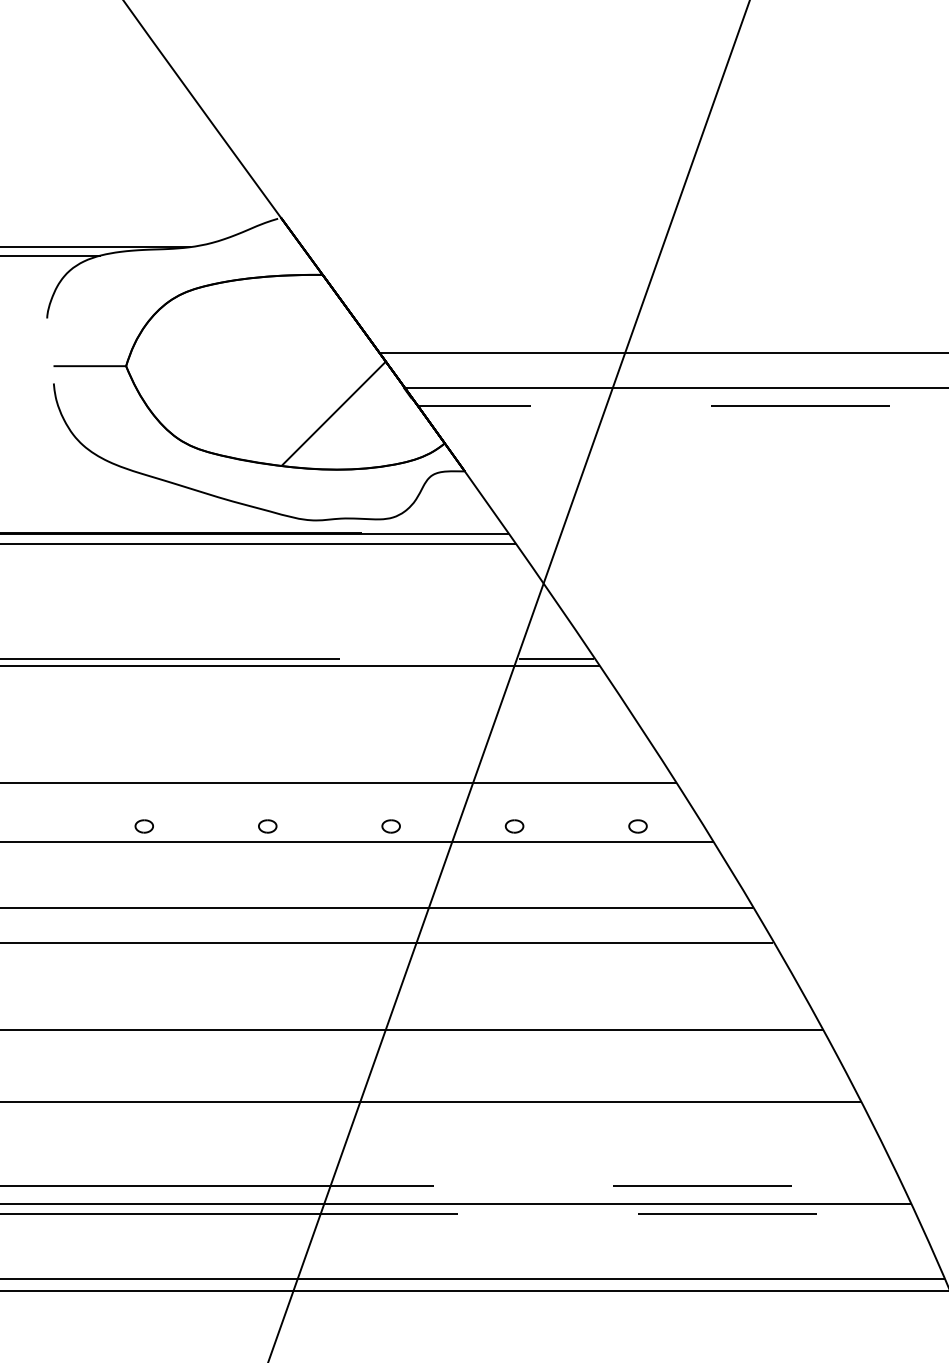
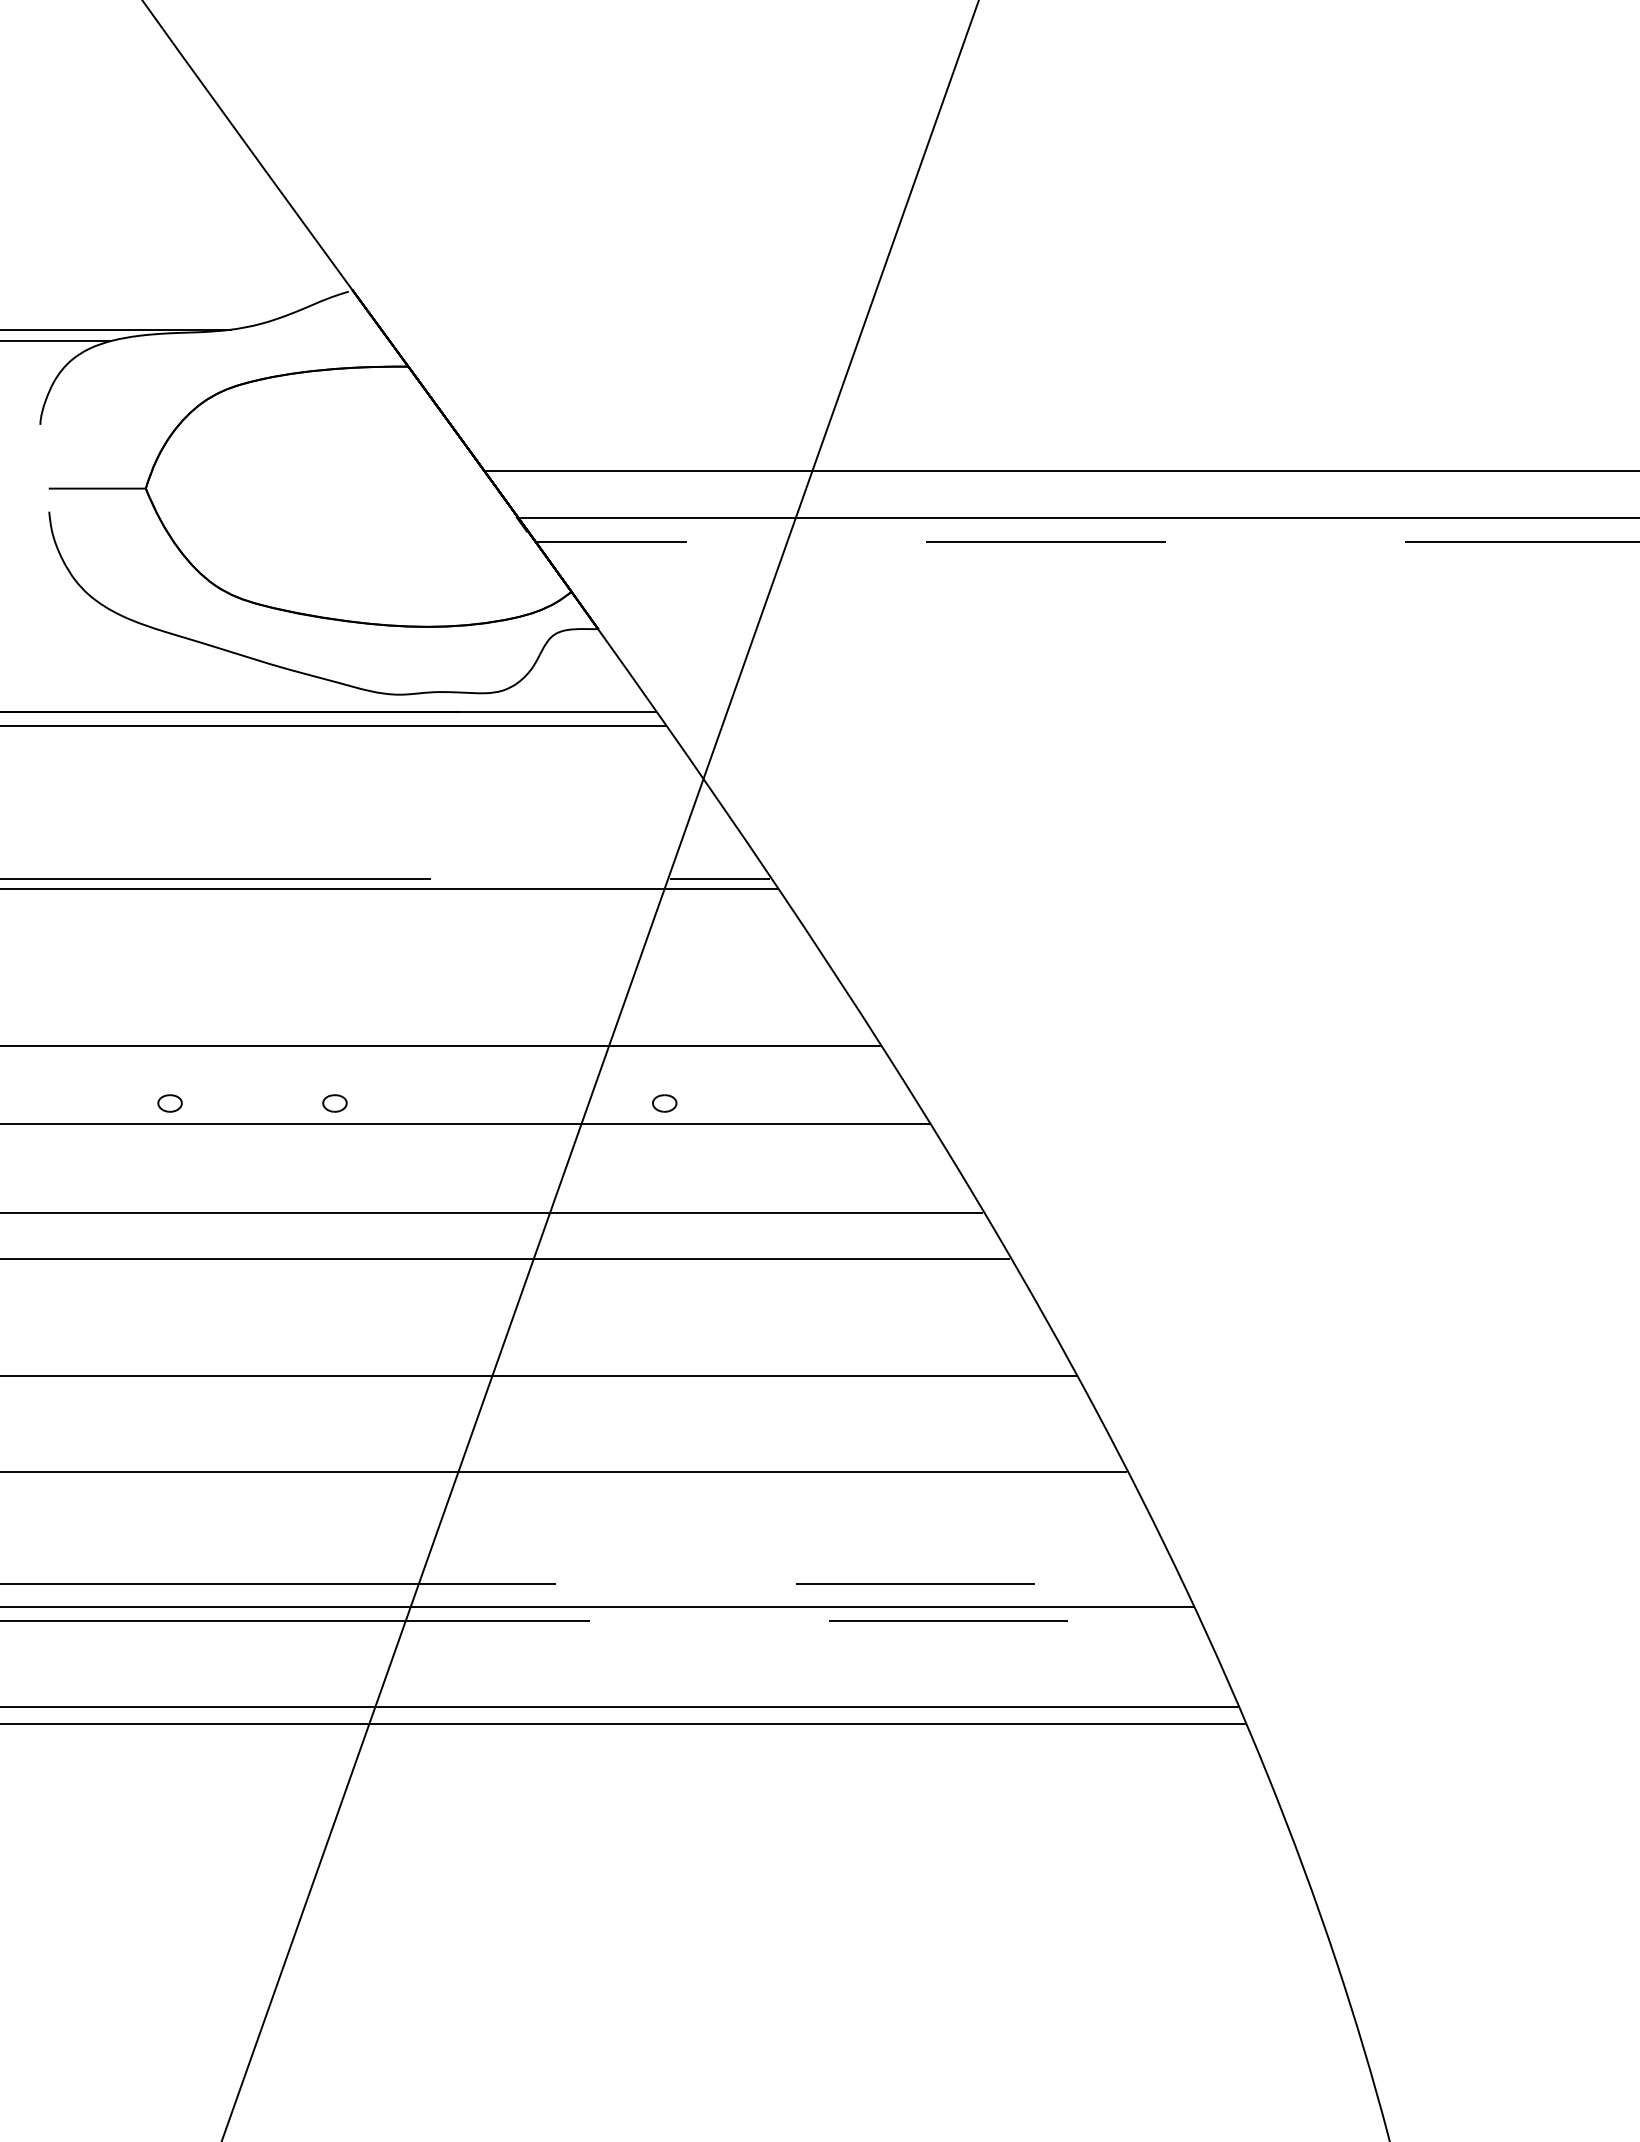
hatch: (333, 413) -> (422, 551), removed
part: (390, 826) -> (499, 1103), removed
part: (637, 826) -> (829, 1103), removed

